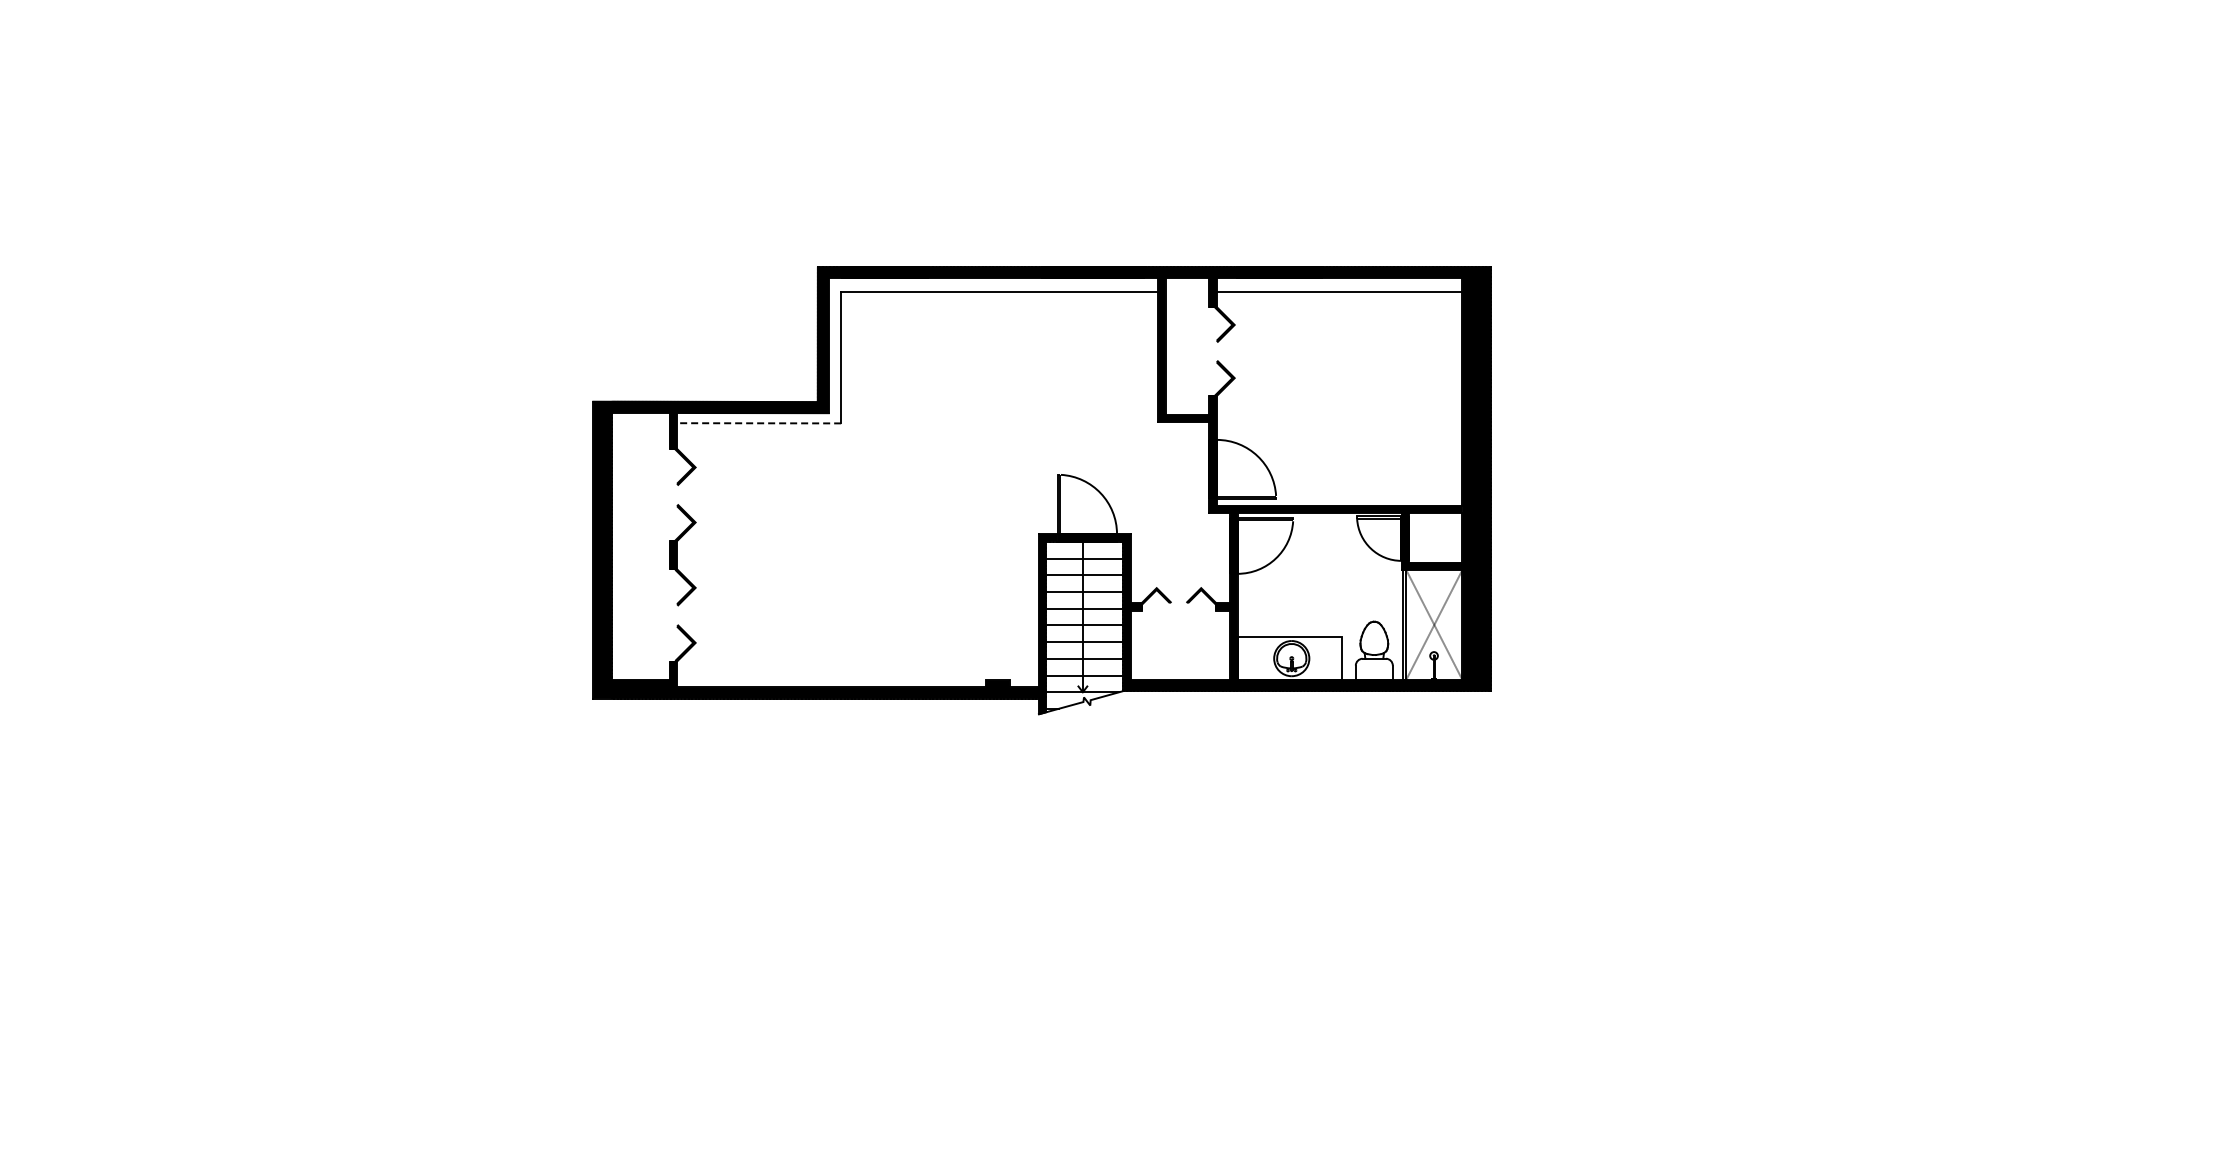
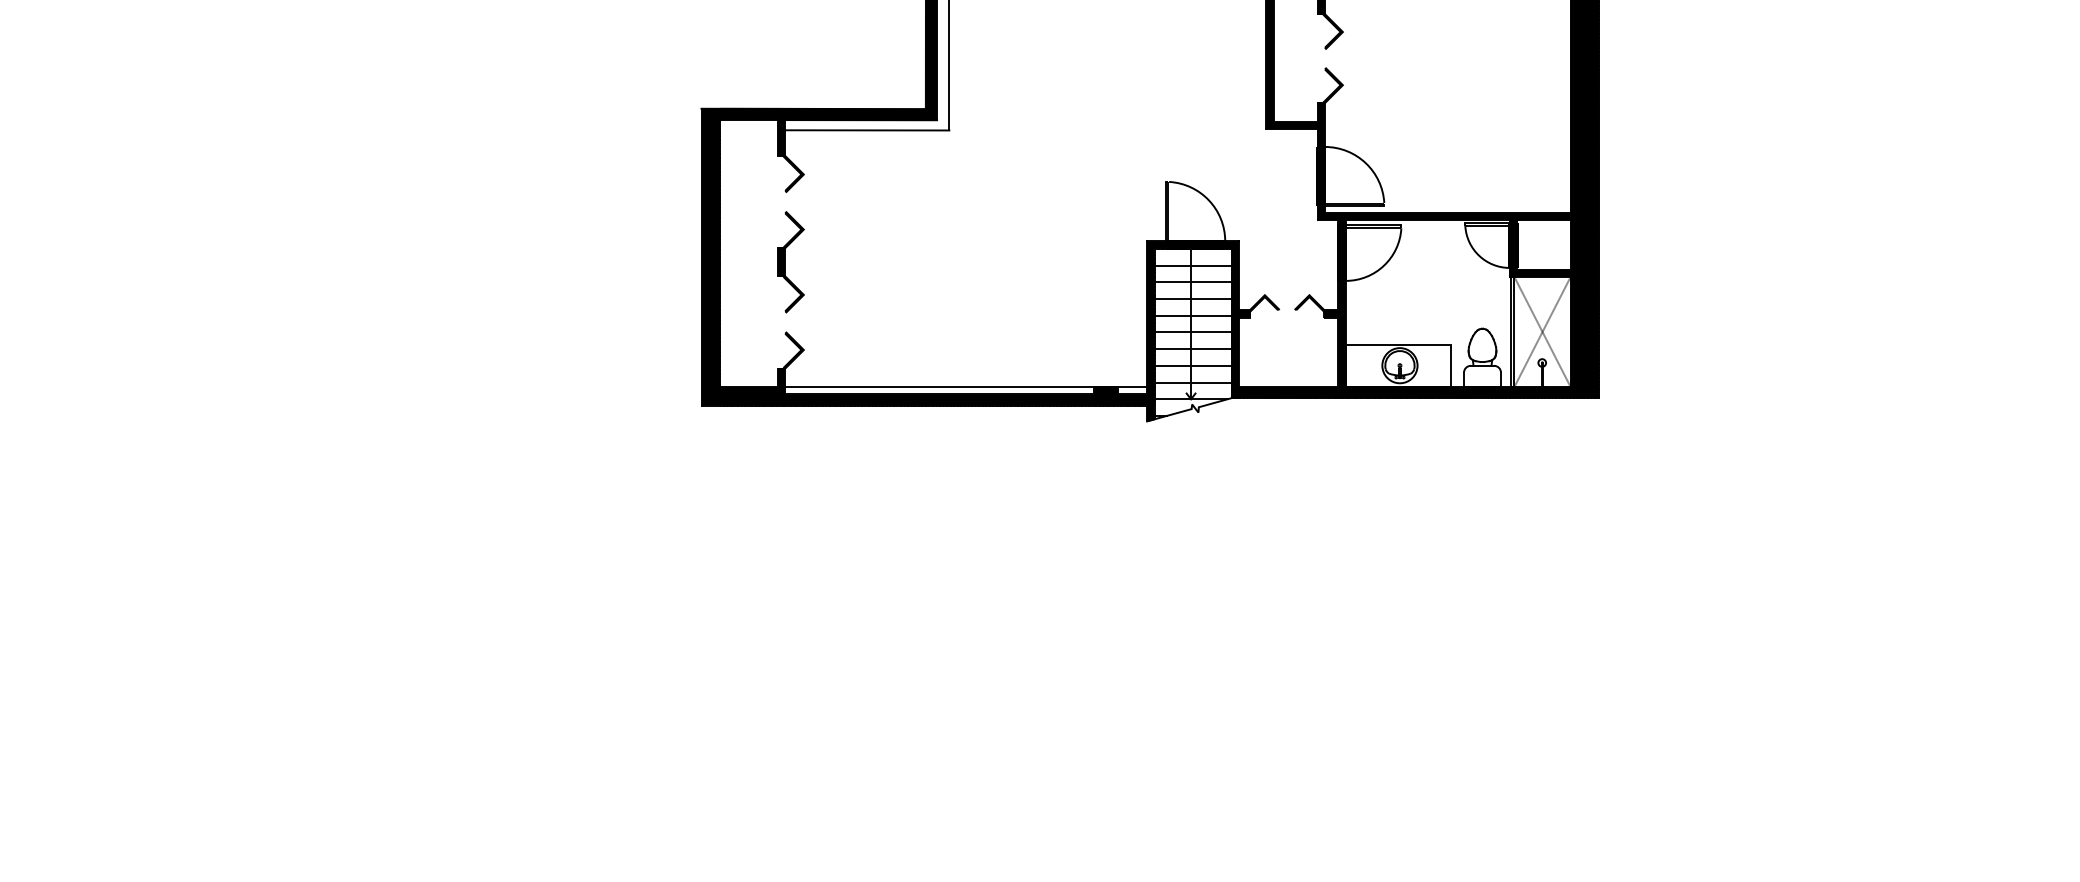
line: (758, 423) -> (866, 130), dashed -> solid
line: (857, 680) -> (965, 387), added

